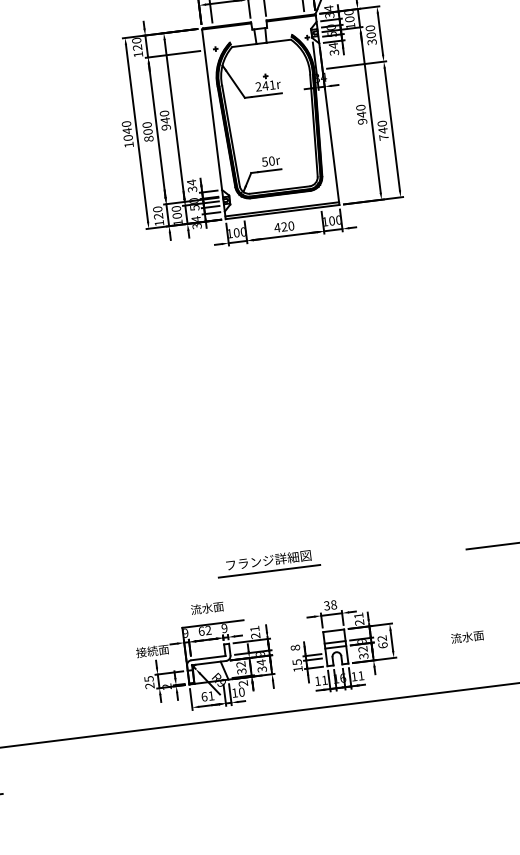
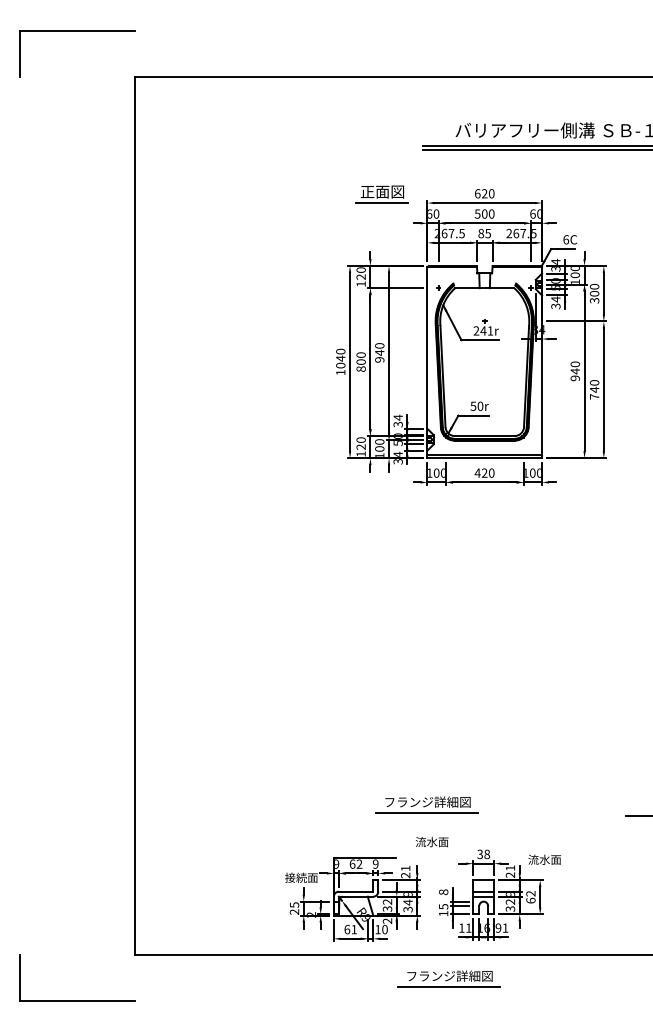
text: (207, 608) -> (432, 842), moved
text: (467, 636) -> (544, 859), moved
text: (354, 676) -> (498, 927), 11 -> 91
part: (310, 732) -> (448, 978), added

